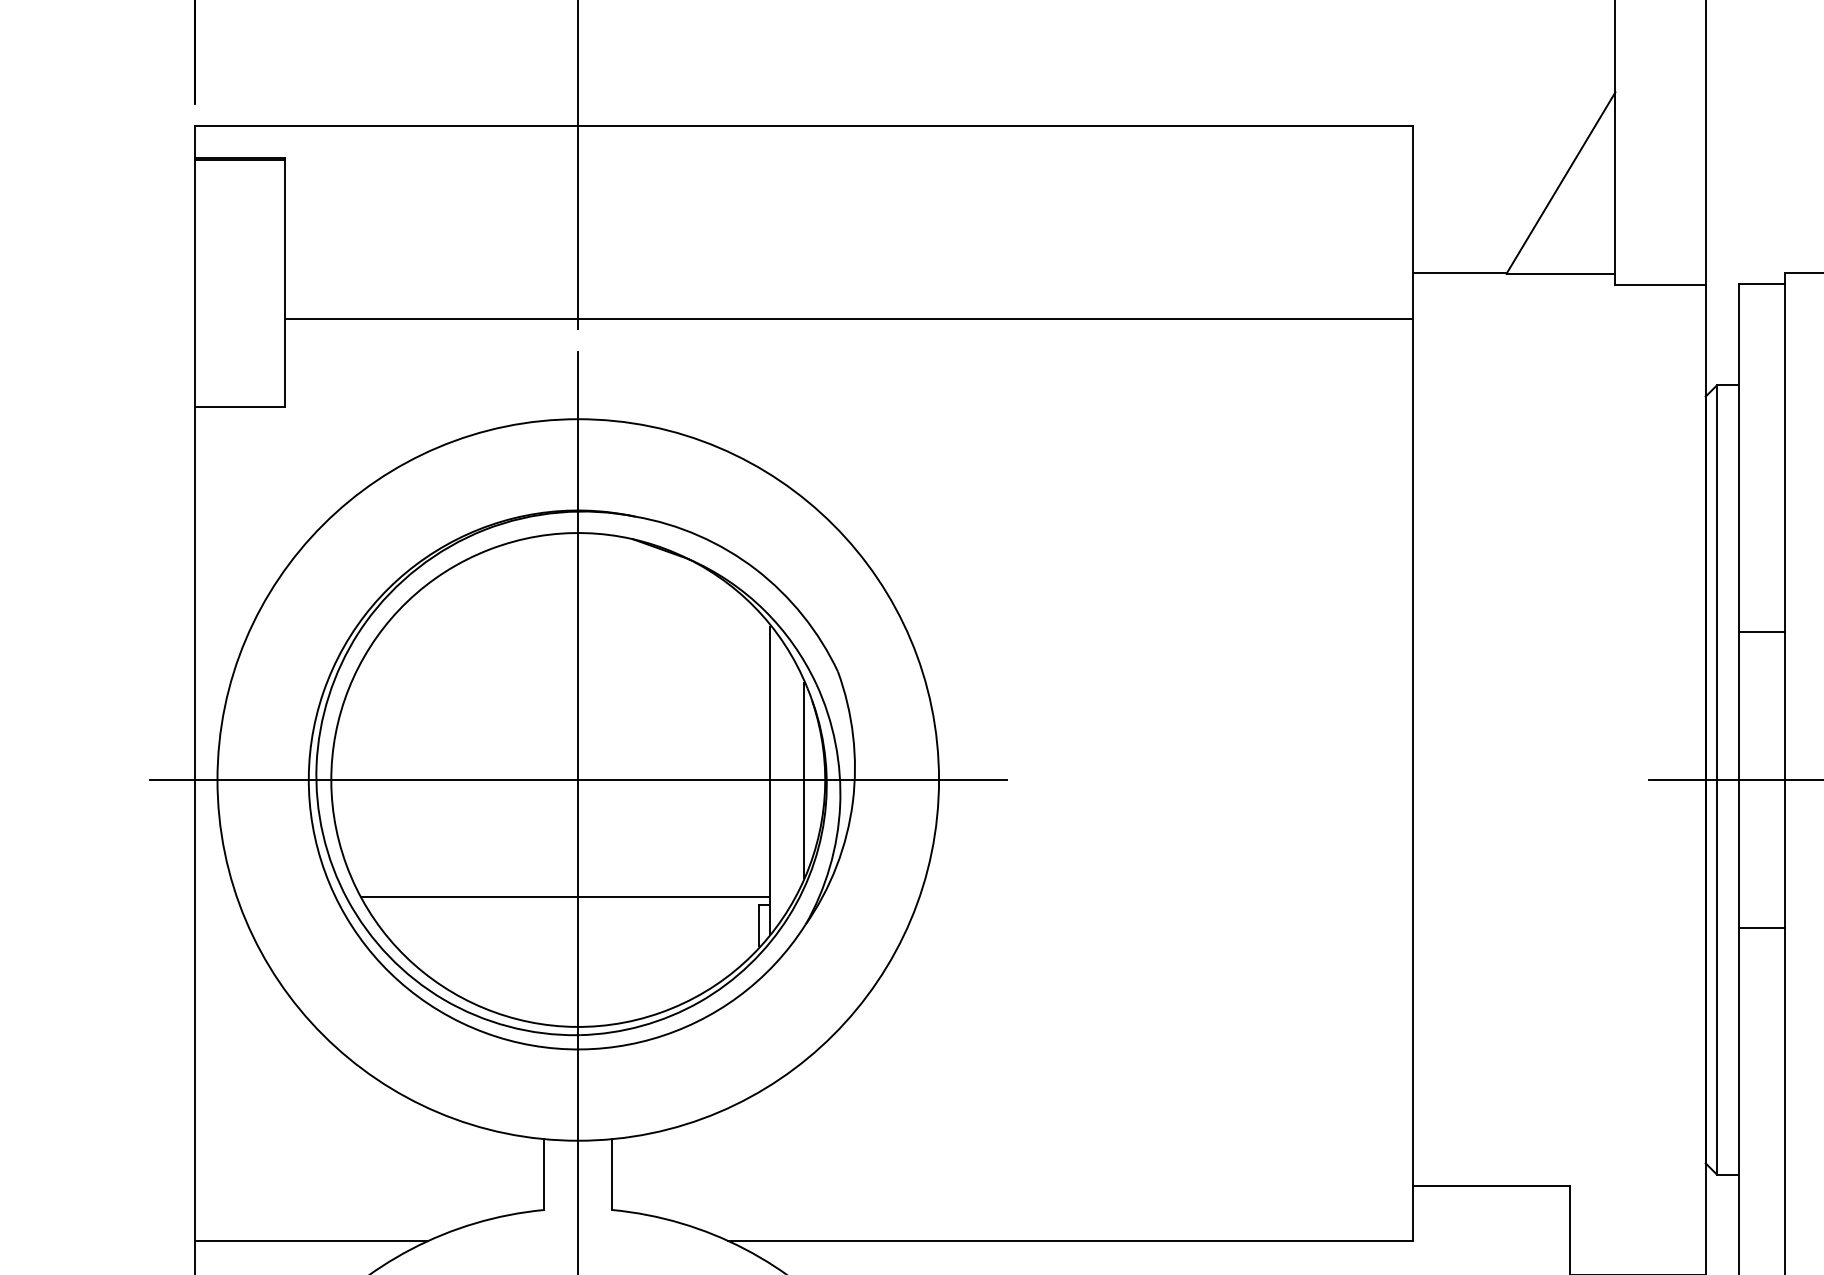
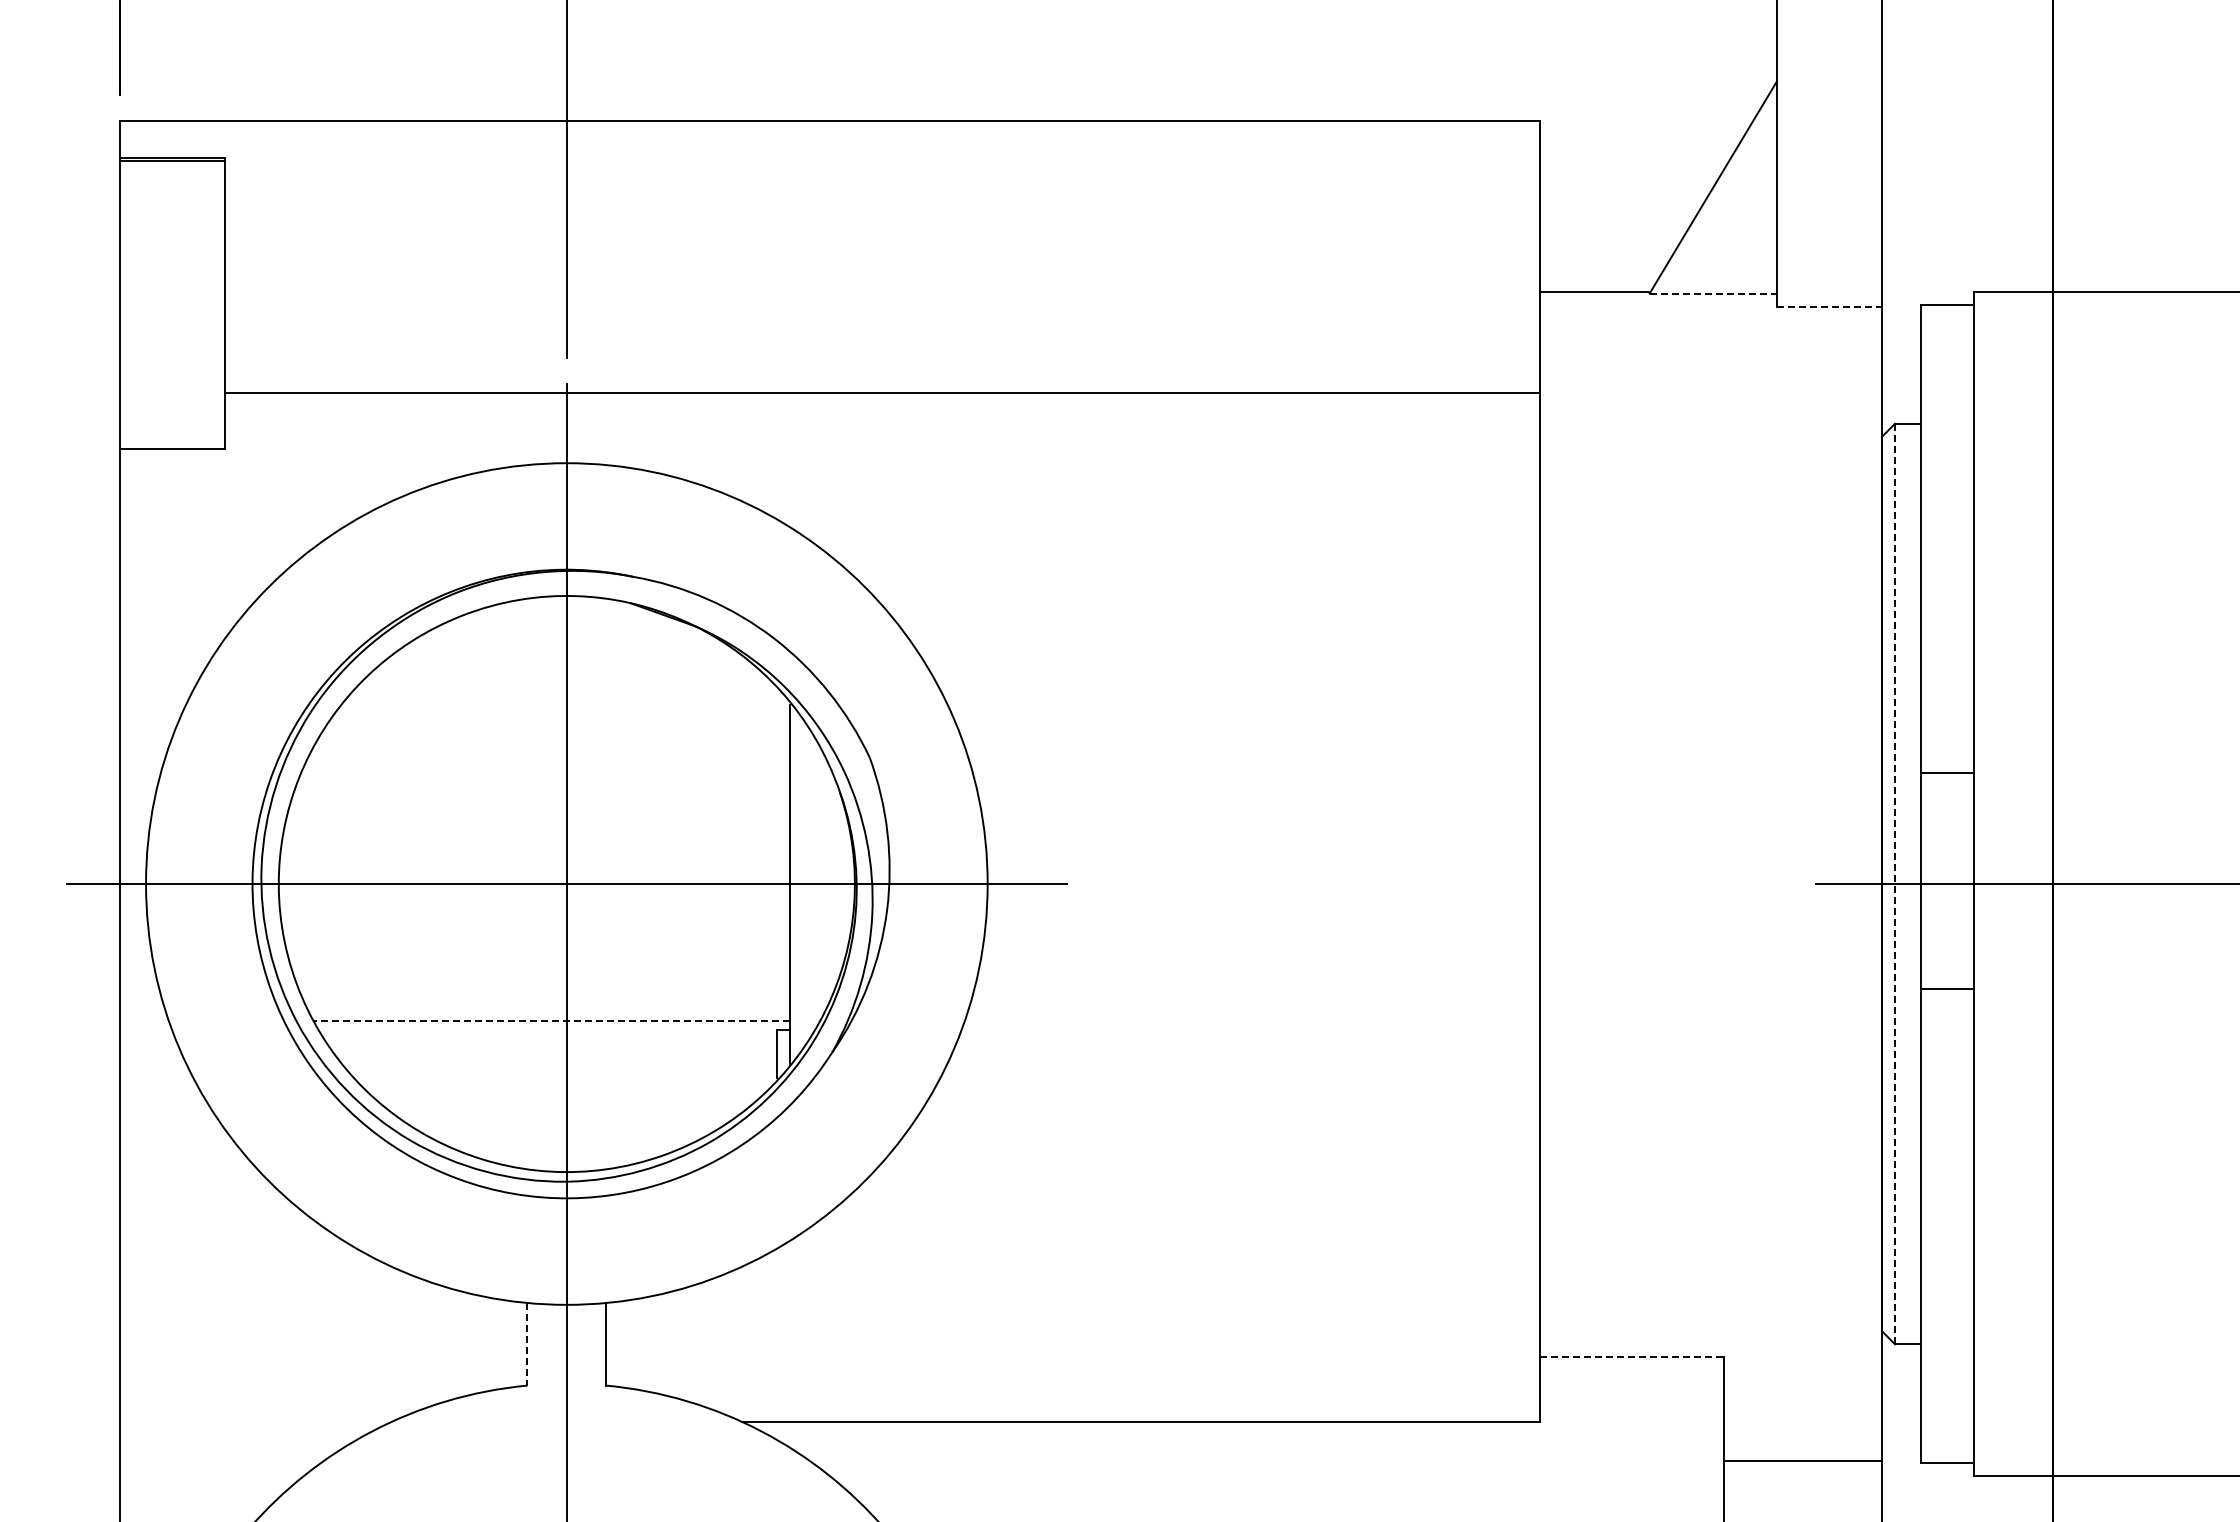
line: (1561, 273) -> (1713, 293), solid -> dashed
line: (1660, 285) -> (1829, 307), solid -> dashed
line: (848, 319) -> (881, 393), moved
line: (1761, 632) -> (1947, 772), moved
line: (1717, 779) -> (1895, 883), solid -> dashed
line: (803, 780) -> (829, 884), removed
line: (565, 896) -> (551, 1020), solid -> dashed
line: (1761, 927) -> (1947, 988), moved
line: (544, 1174) -> (527, 1344), solid -> dashed
line: (1491, 1185) -> (1632, 1357), solid -> dashed
line: (311, 1240) -> (255, 1421), removed

